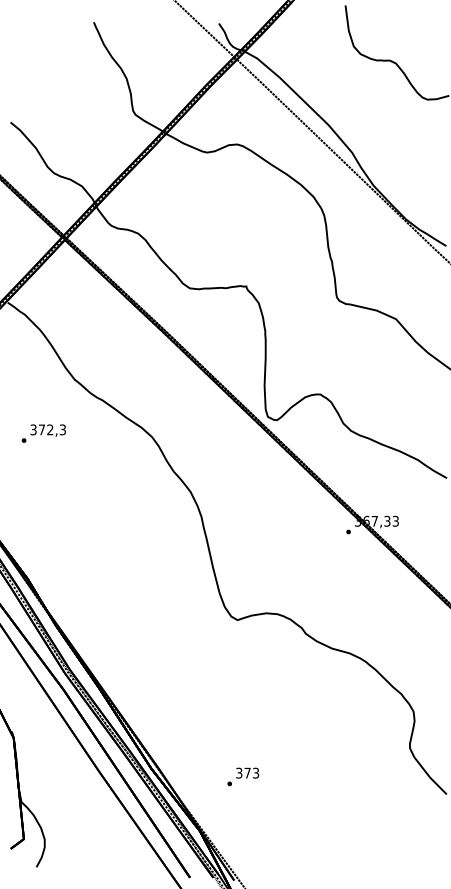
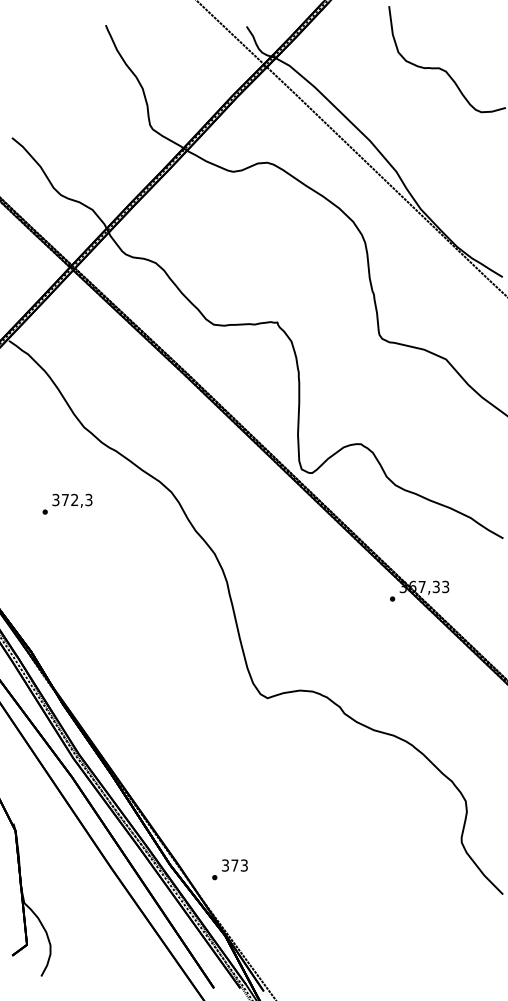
text: (43, 432) -> (67, 503), moved
text: (242, 776) -> (229, 869), moved

